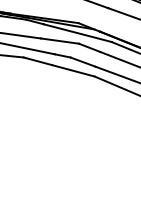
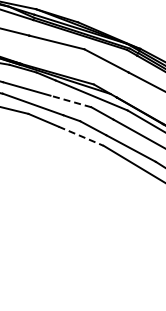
line: (59, 41) -> (70, 101), solid -> dashed
line: (73, 71) -> (81, 136), solid -> dashed

